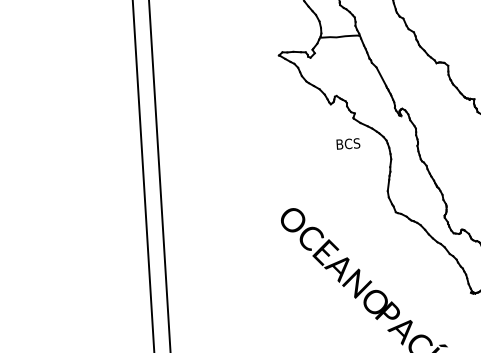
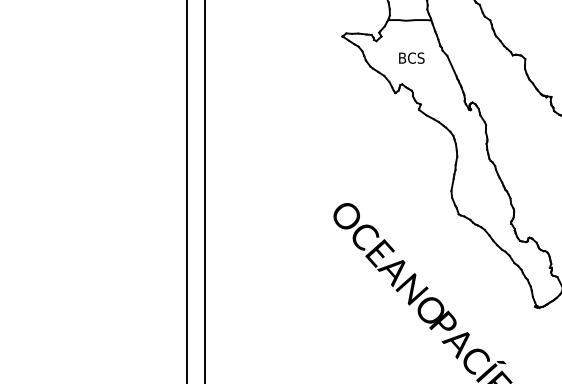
text: (348, 143) -> (411, 57), moved

